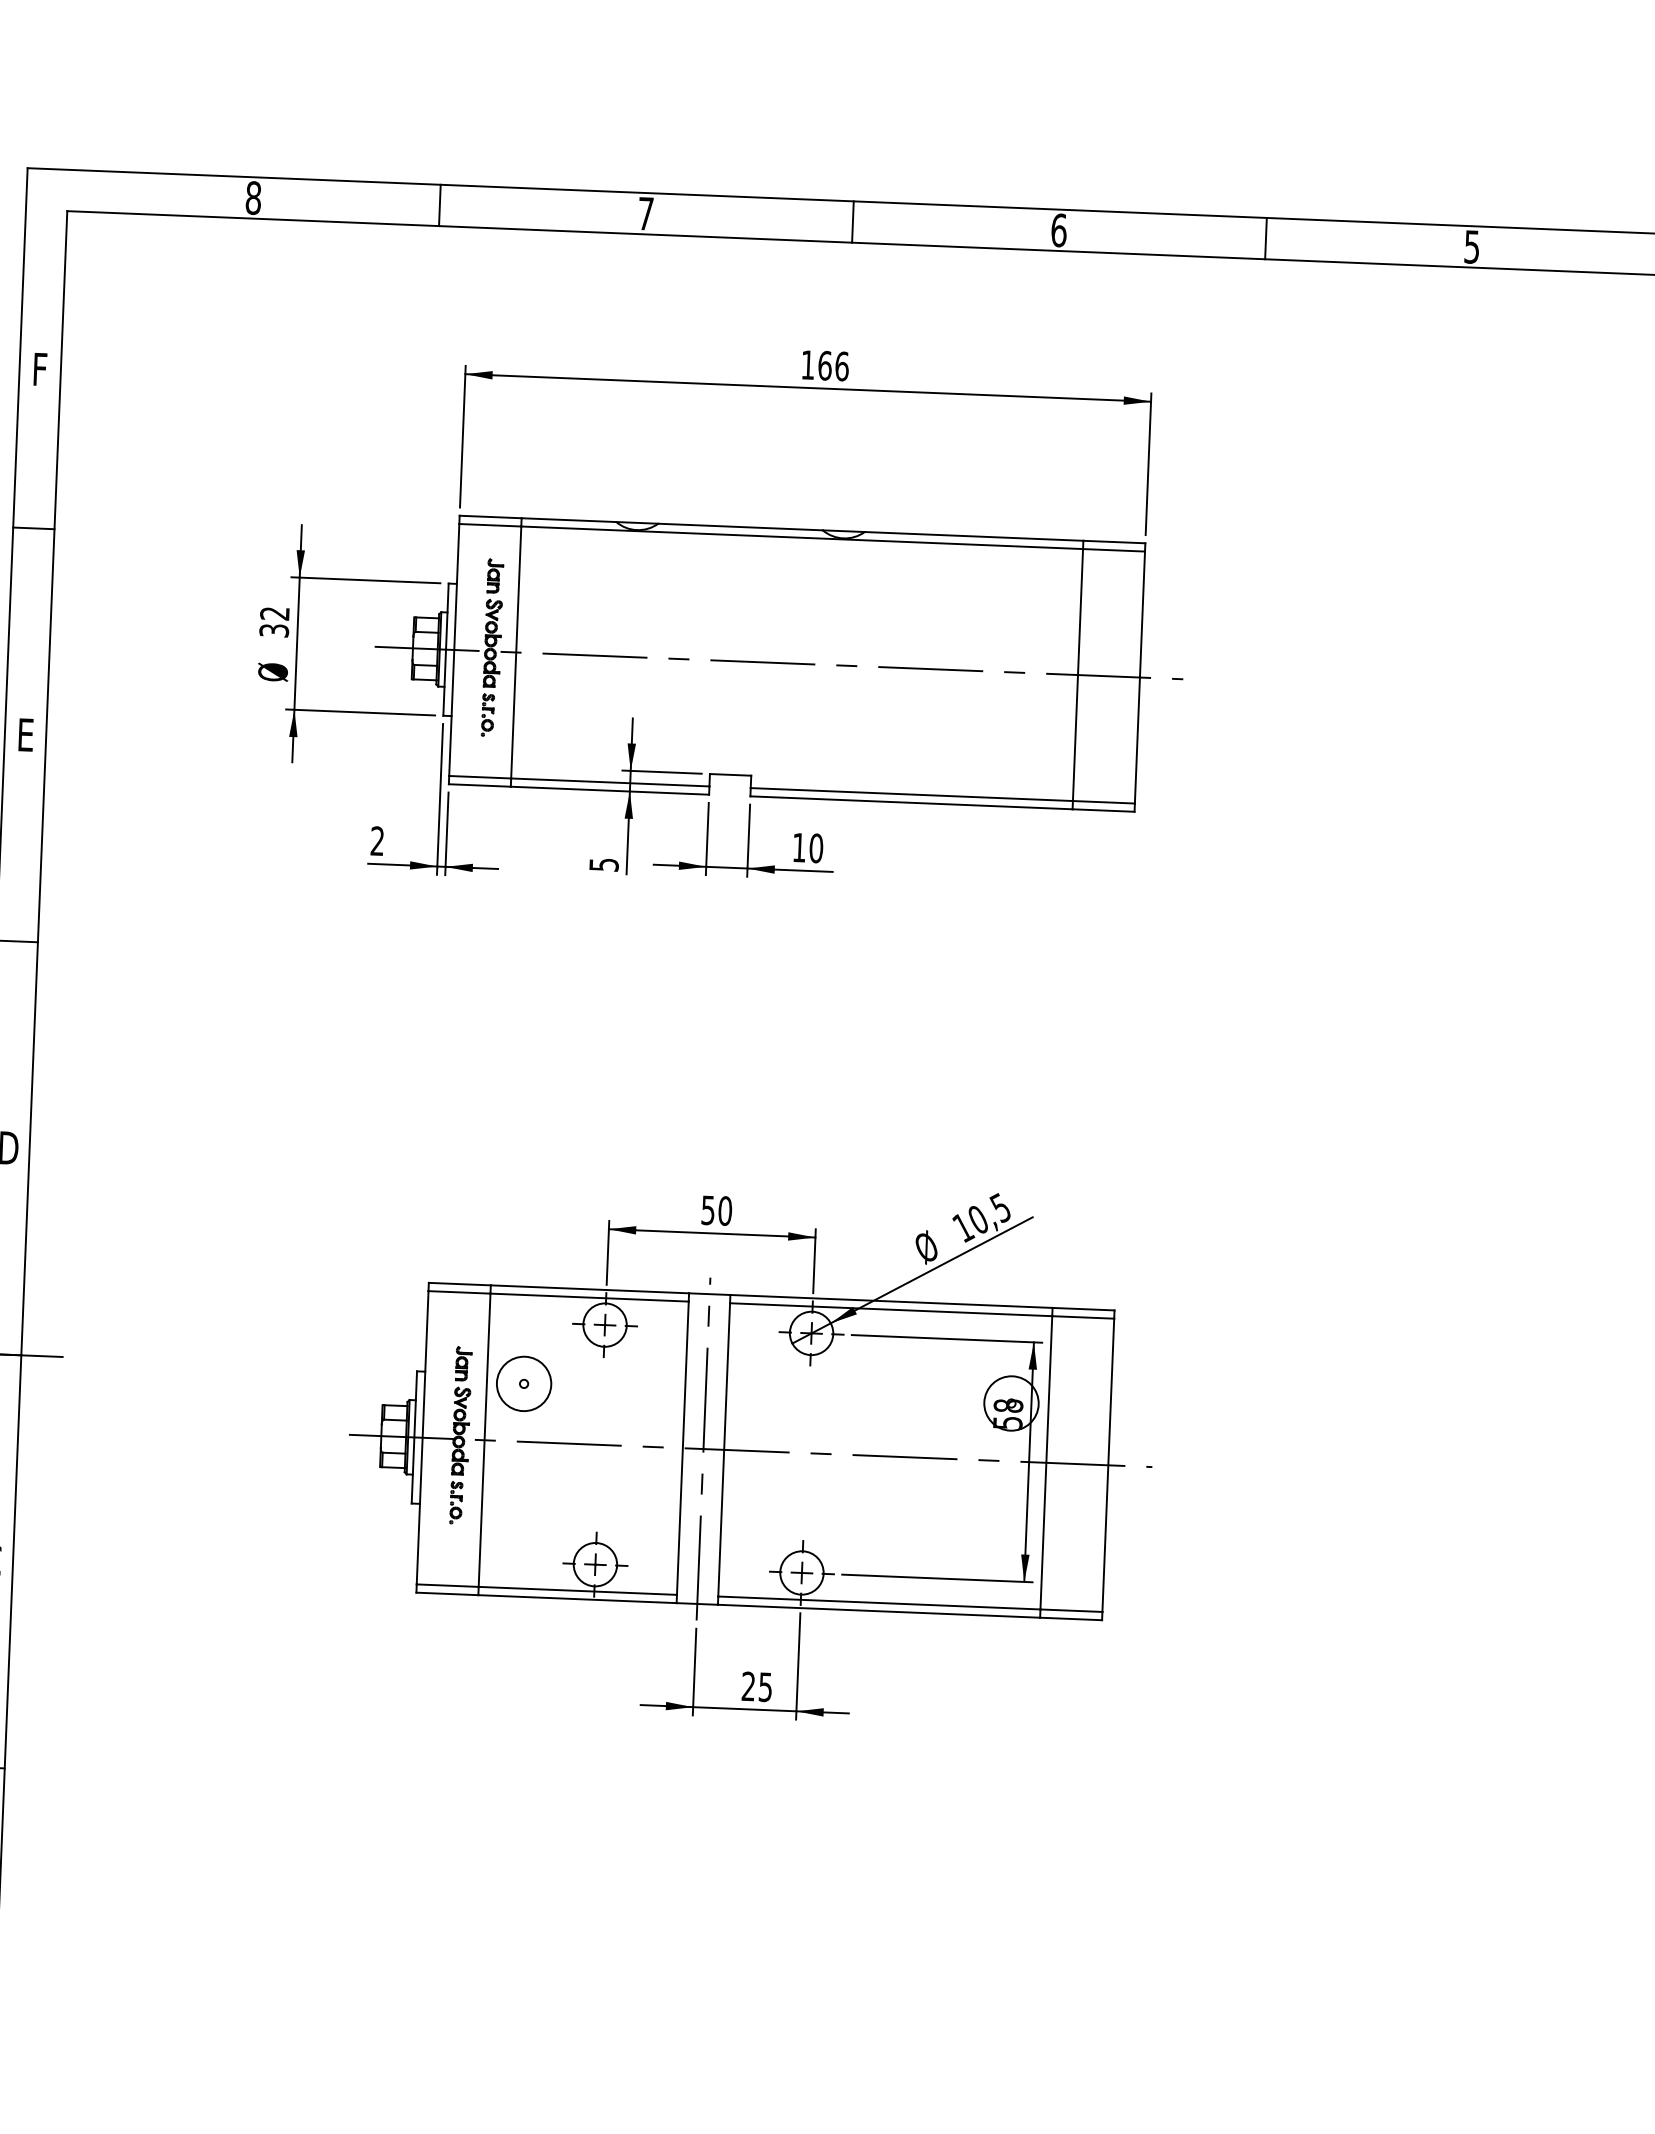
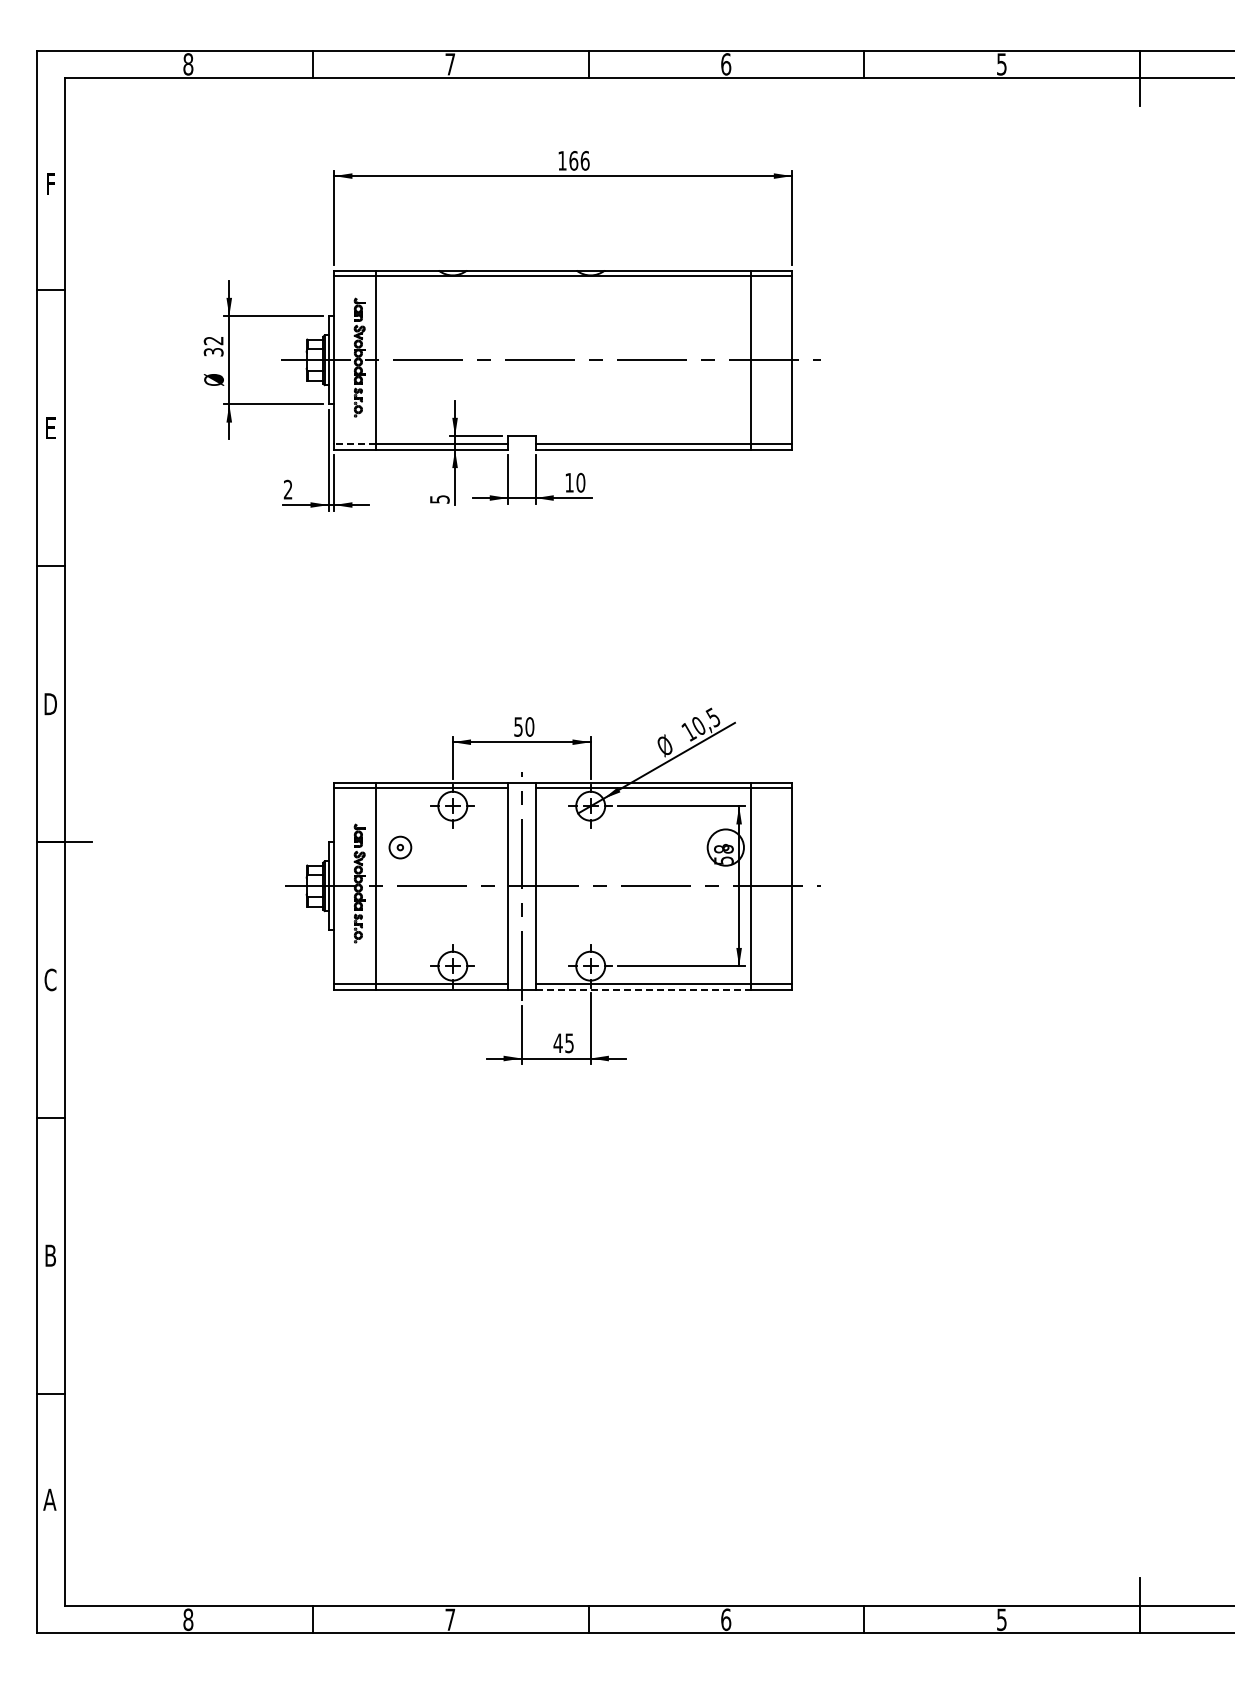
line: (479, 777) -> (354, 444), solid -> dashed
circle: (524, 1383) -> (400, 847), size x0.6
line: (879, 1611) -> (643, 989), solid -> dashed
text: (747, 1685) -> (557, 1042), 25 -> 45

